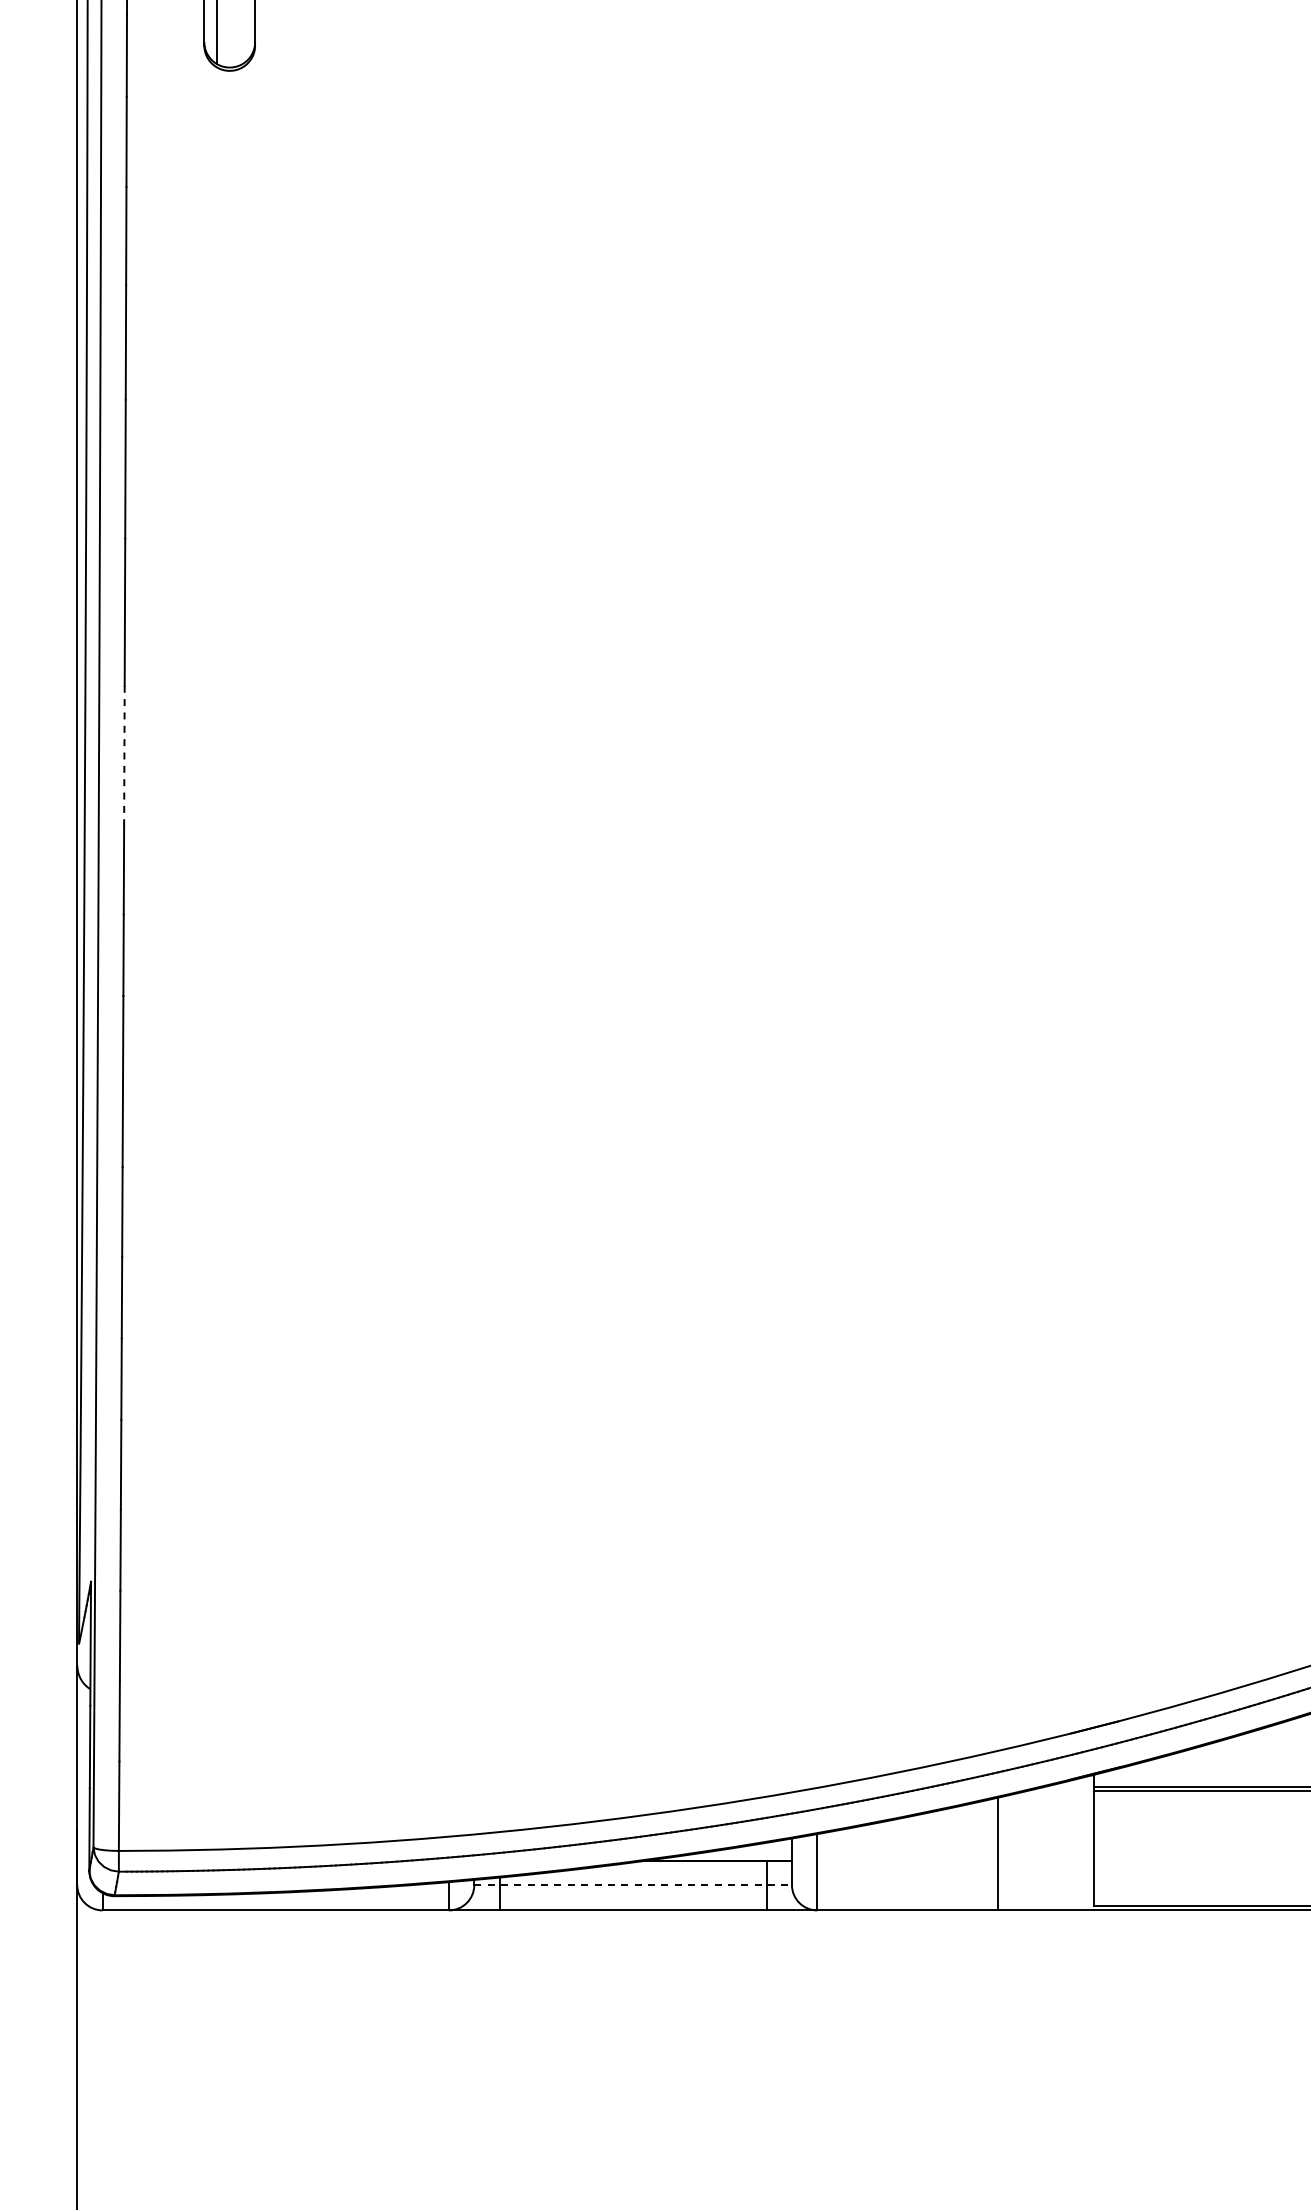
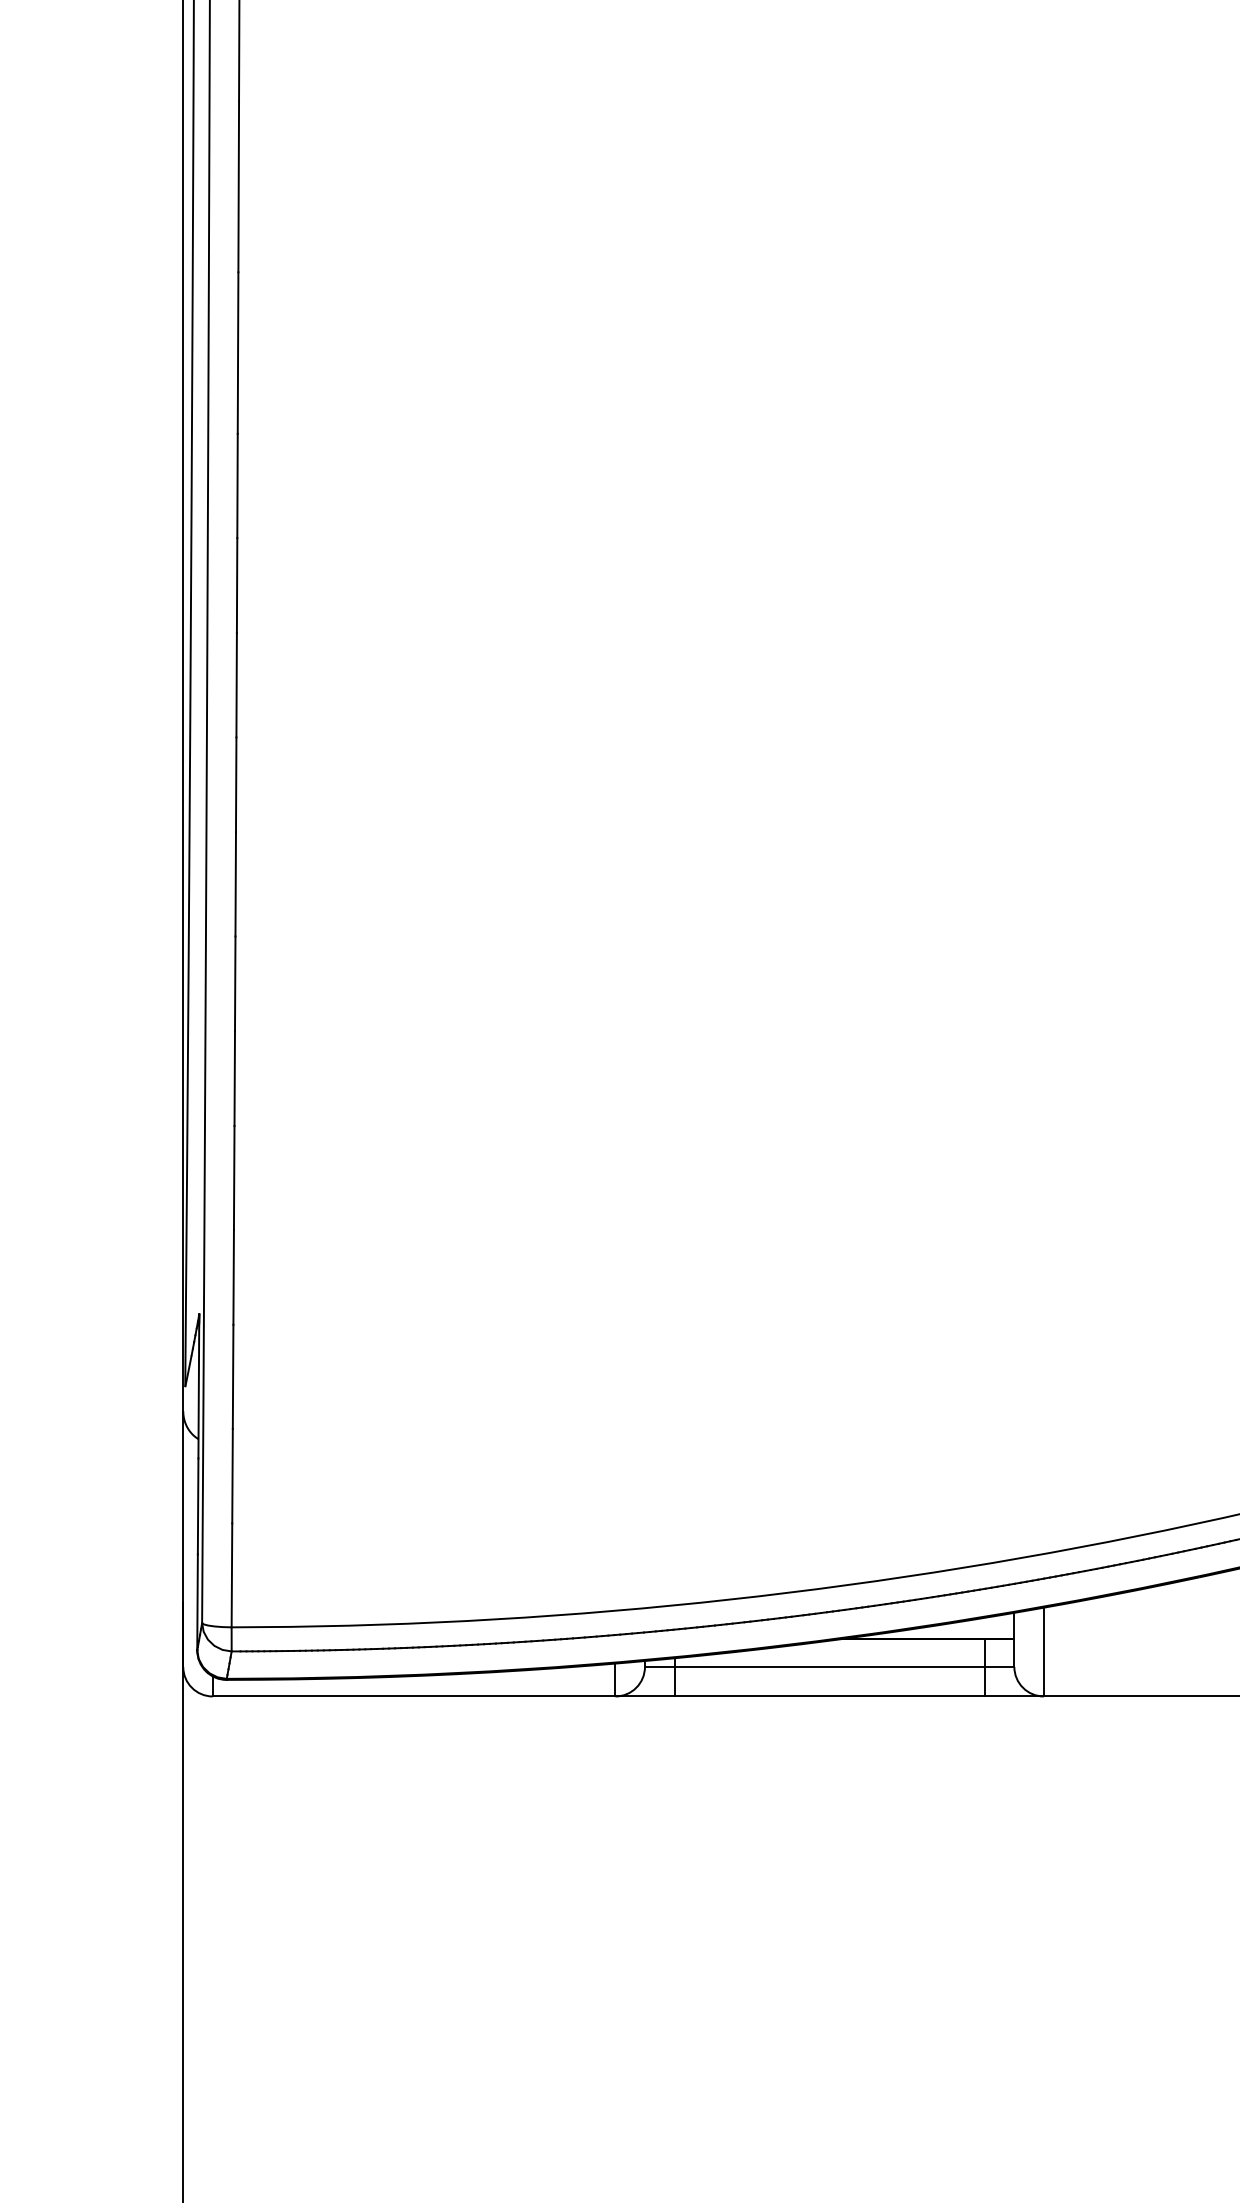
line: (124, 755) -> (238, 353), dashed -> solid
line: (633, 1885) -> (830, 1667), dashed -> solid

